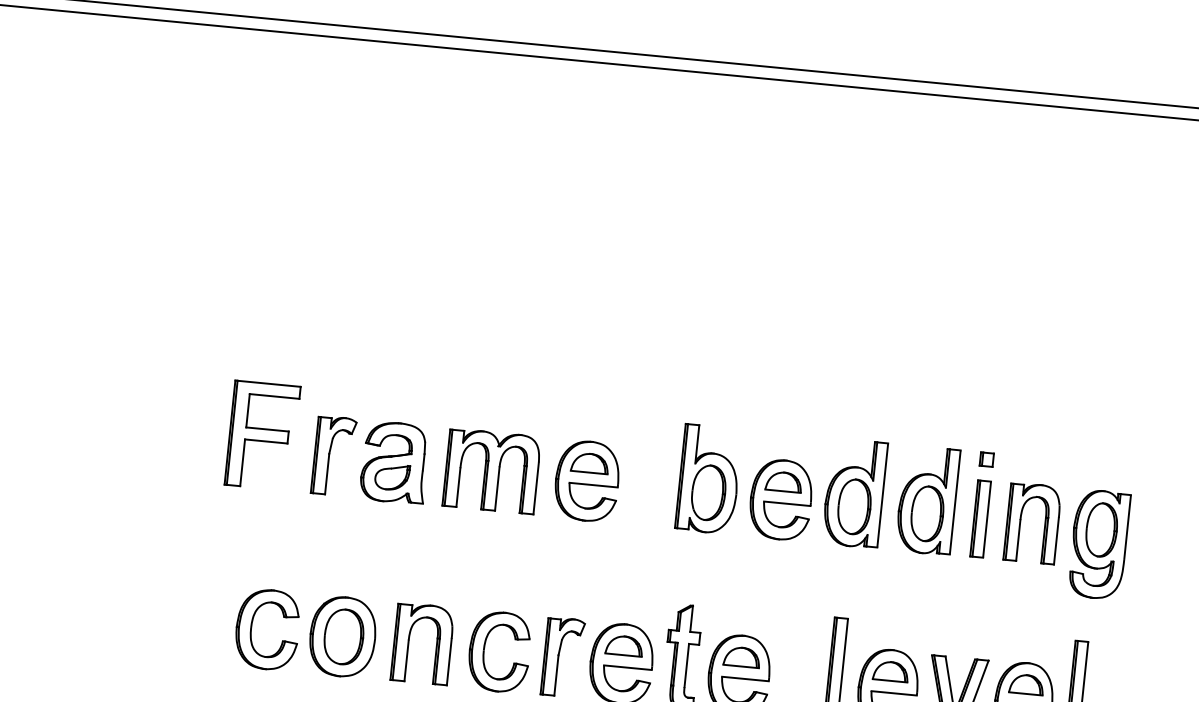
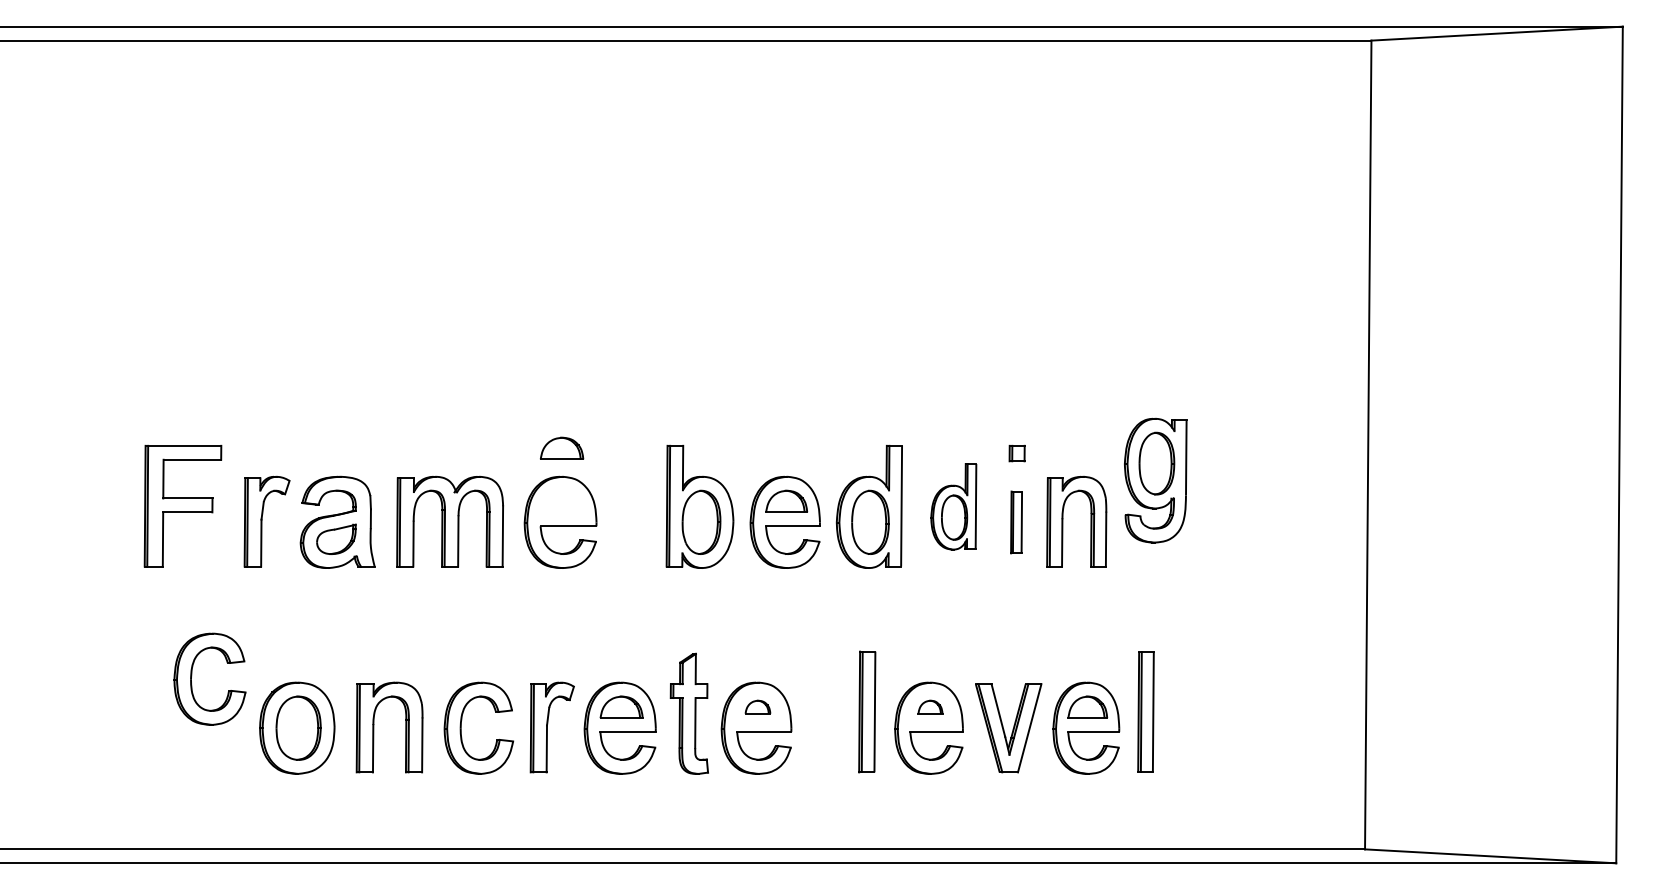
part: (589, 462) -> (561, 447), moved
part: (927, 500) -> (953, 506), size x0.7
part: (980, 519) -> (1016, 522), size x0.7
part: (1099, 544) -> (1155, 480), moved
part: (252, 624) -> (192, 675), moved
part: (741, 656) -> (757, 706), size x0.6
part: (891, 670) -> (930, 706), size x0.6

